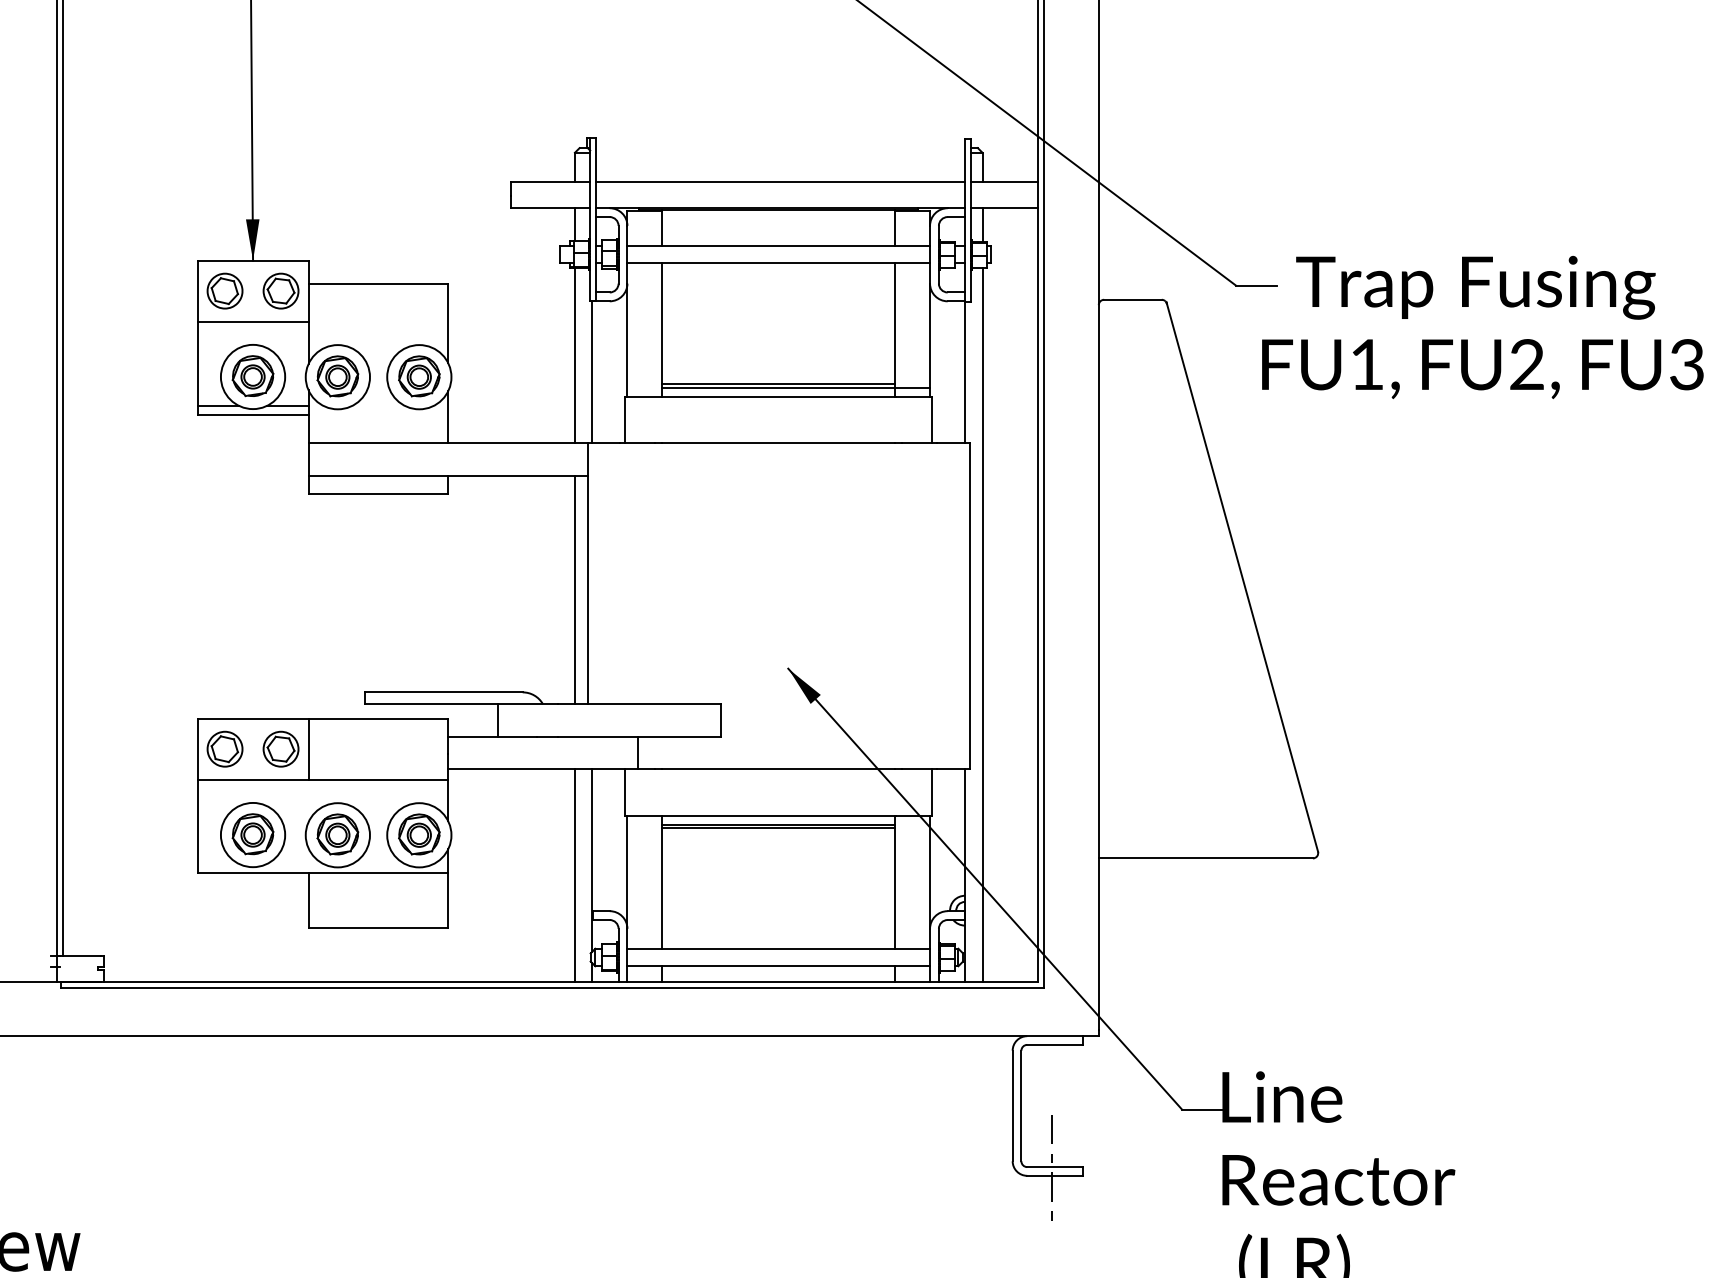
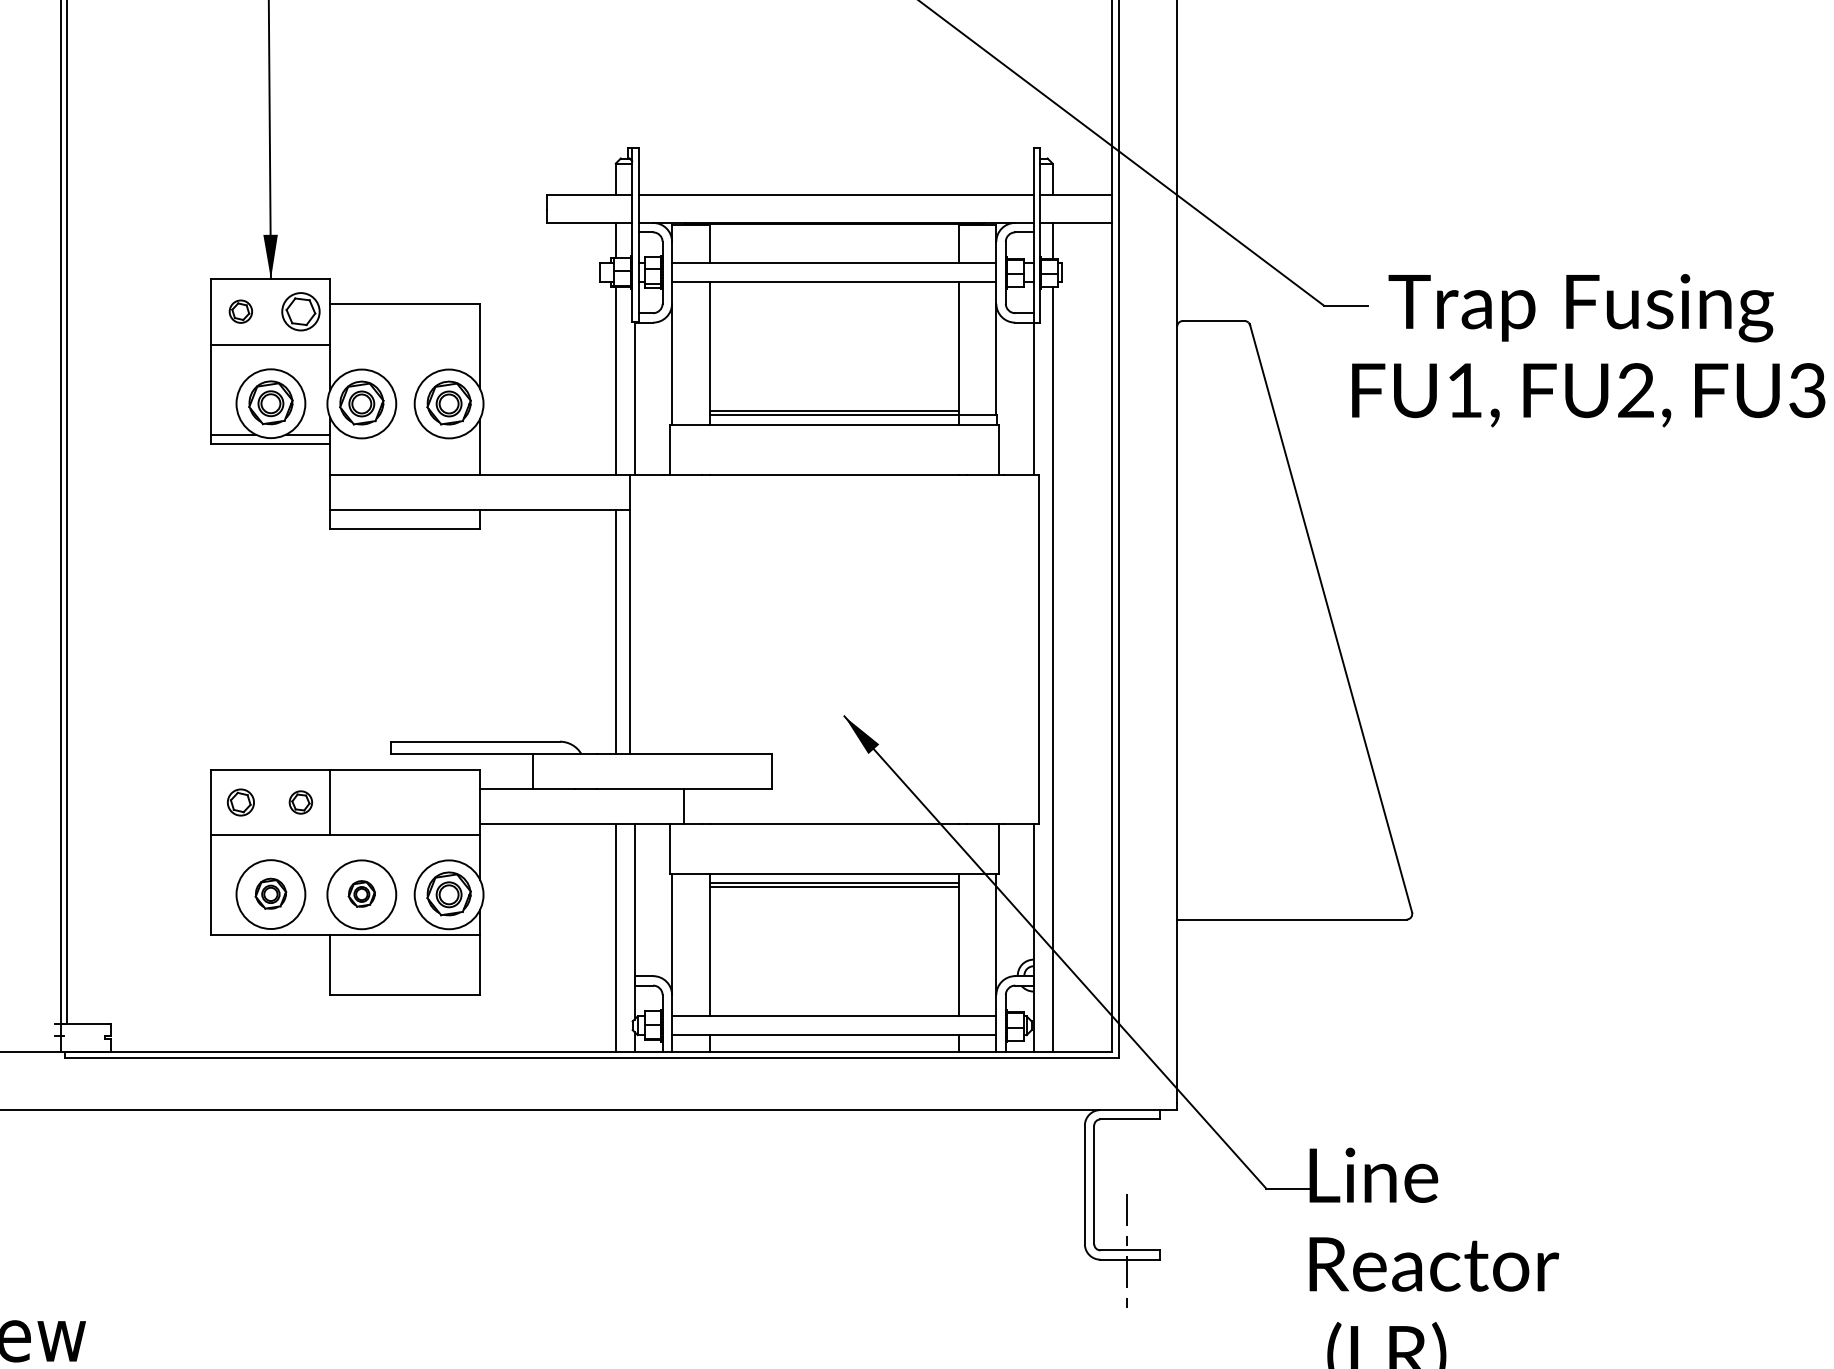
part: (224, 290) -> (240, 311), size x0.6
part: (224, 748) -> (240, 801), size x0.7
part: (280, 748) -> (300, 801), size x0.6
part: (252, 834) -> (270, 893), size x0.7
part: (337, 834) -> (361, 893), size x0.6

